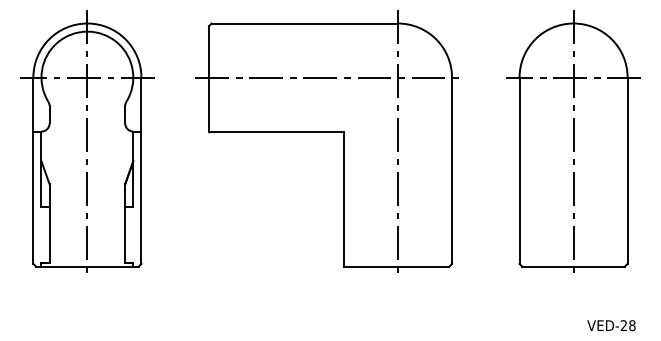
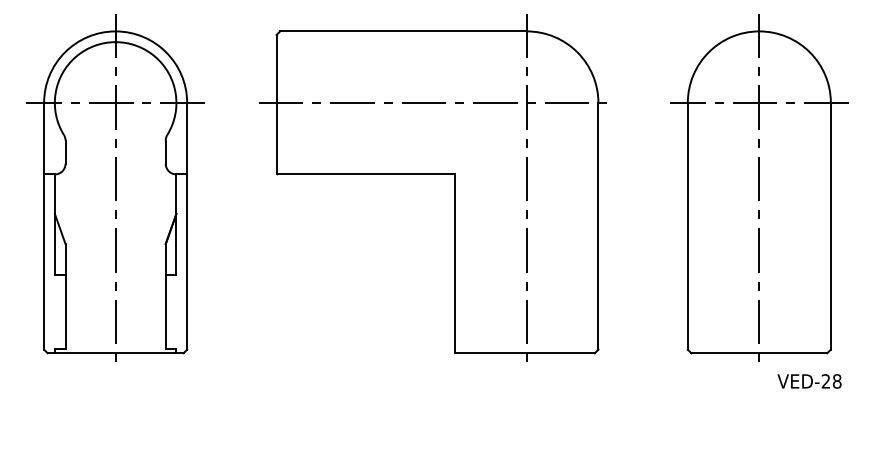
text: (611, 325) -> (809, 381), moved

